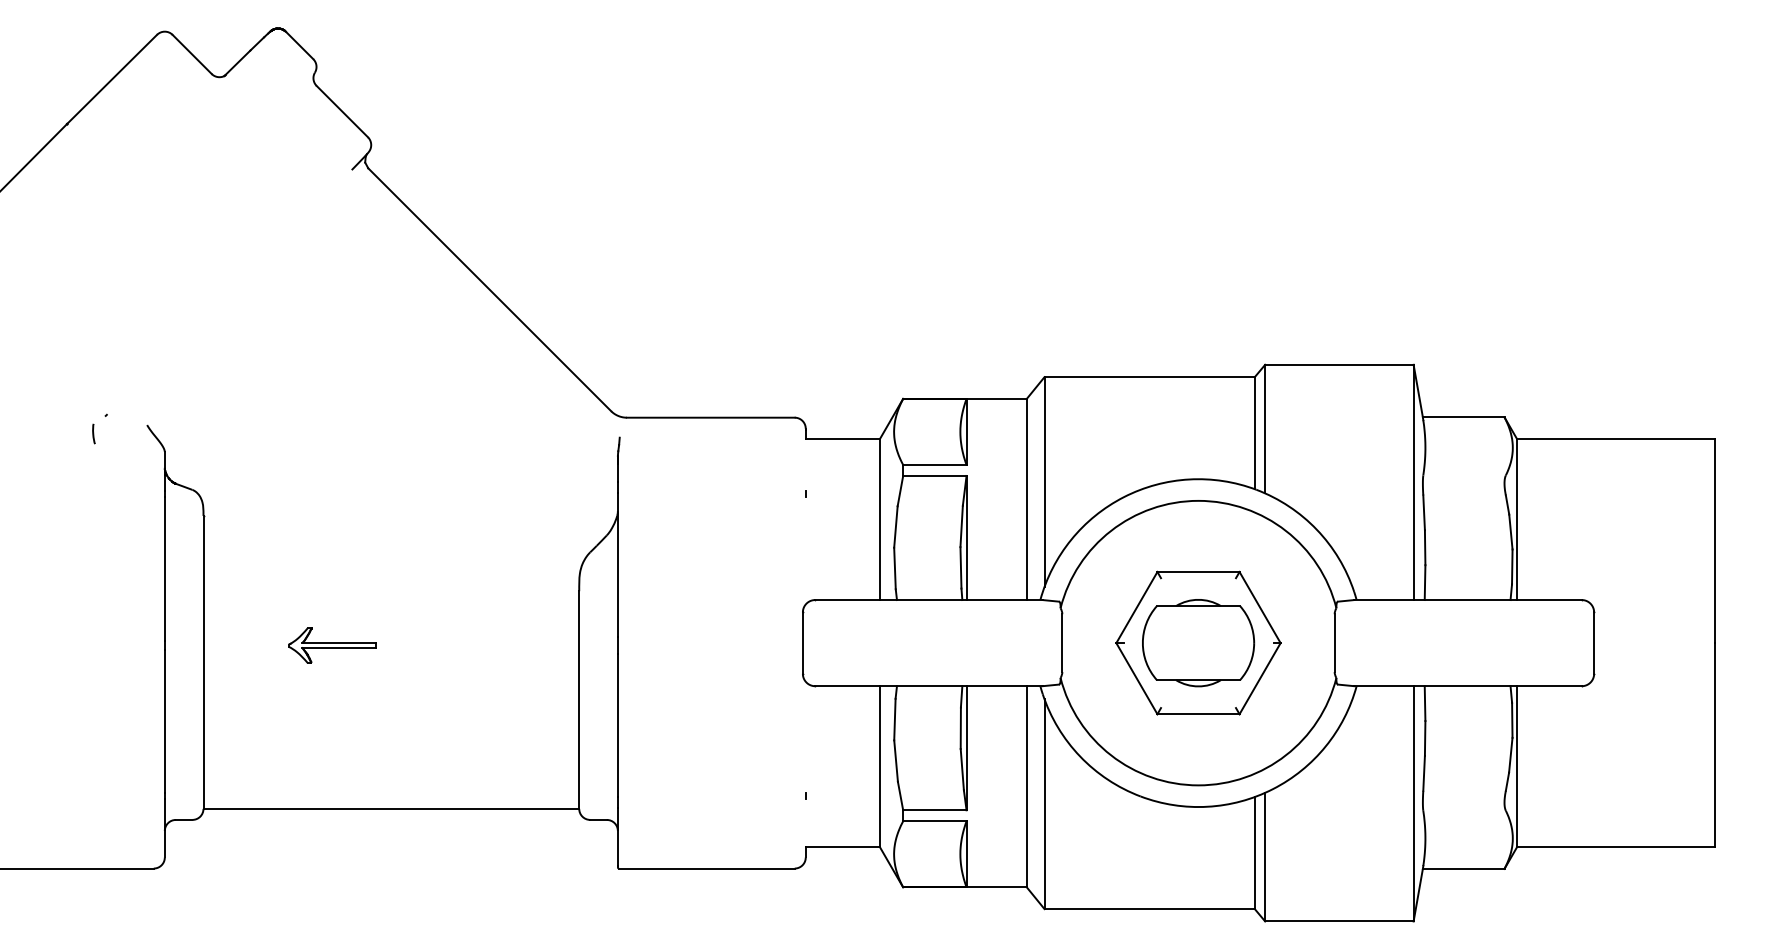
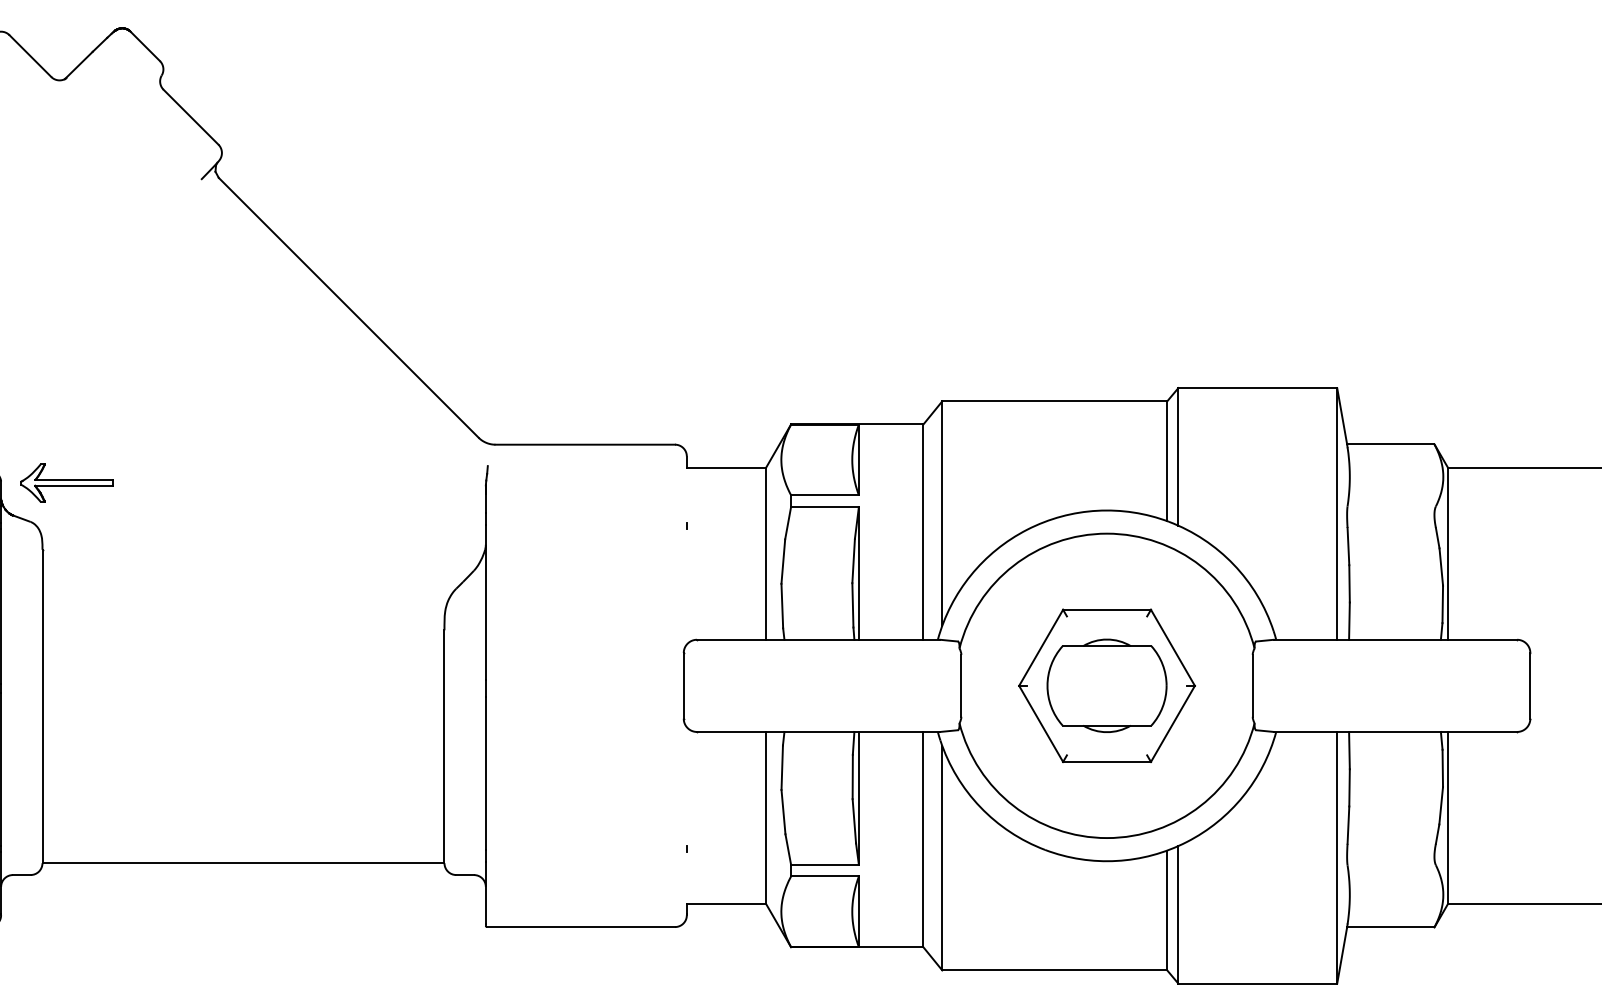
part: (332, 645) -> (67, 482), moved

